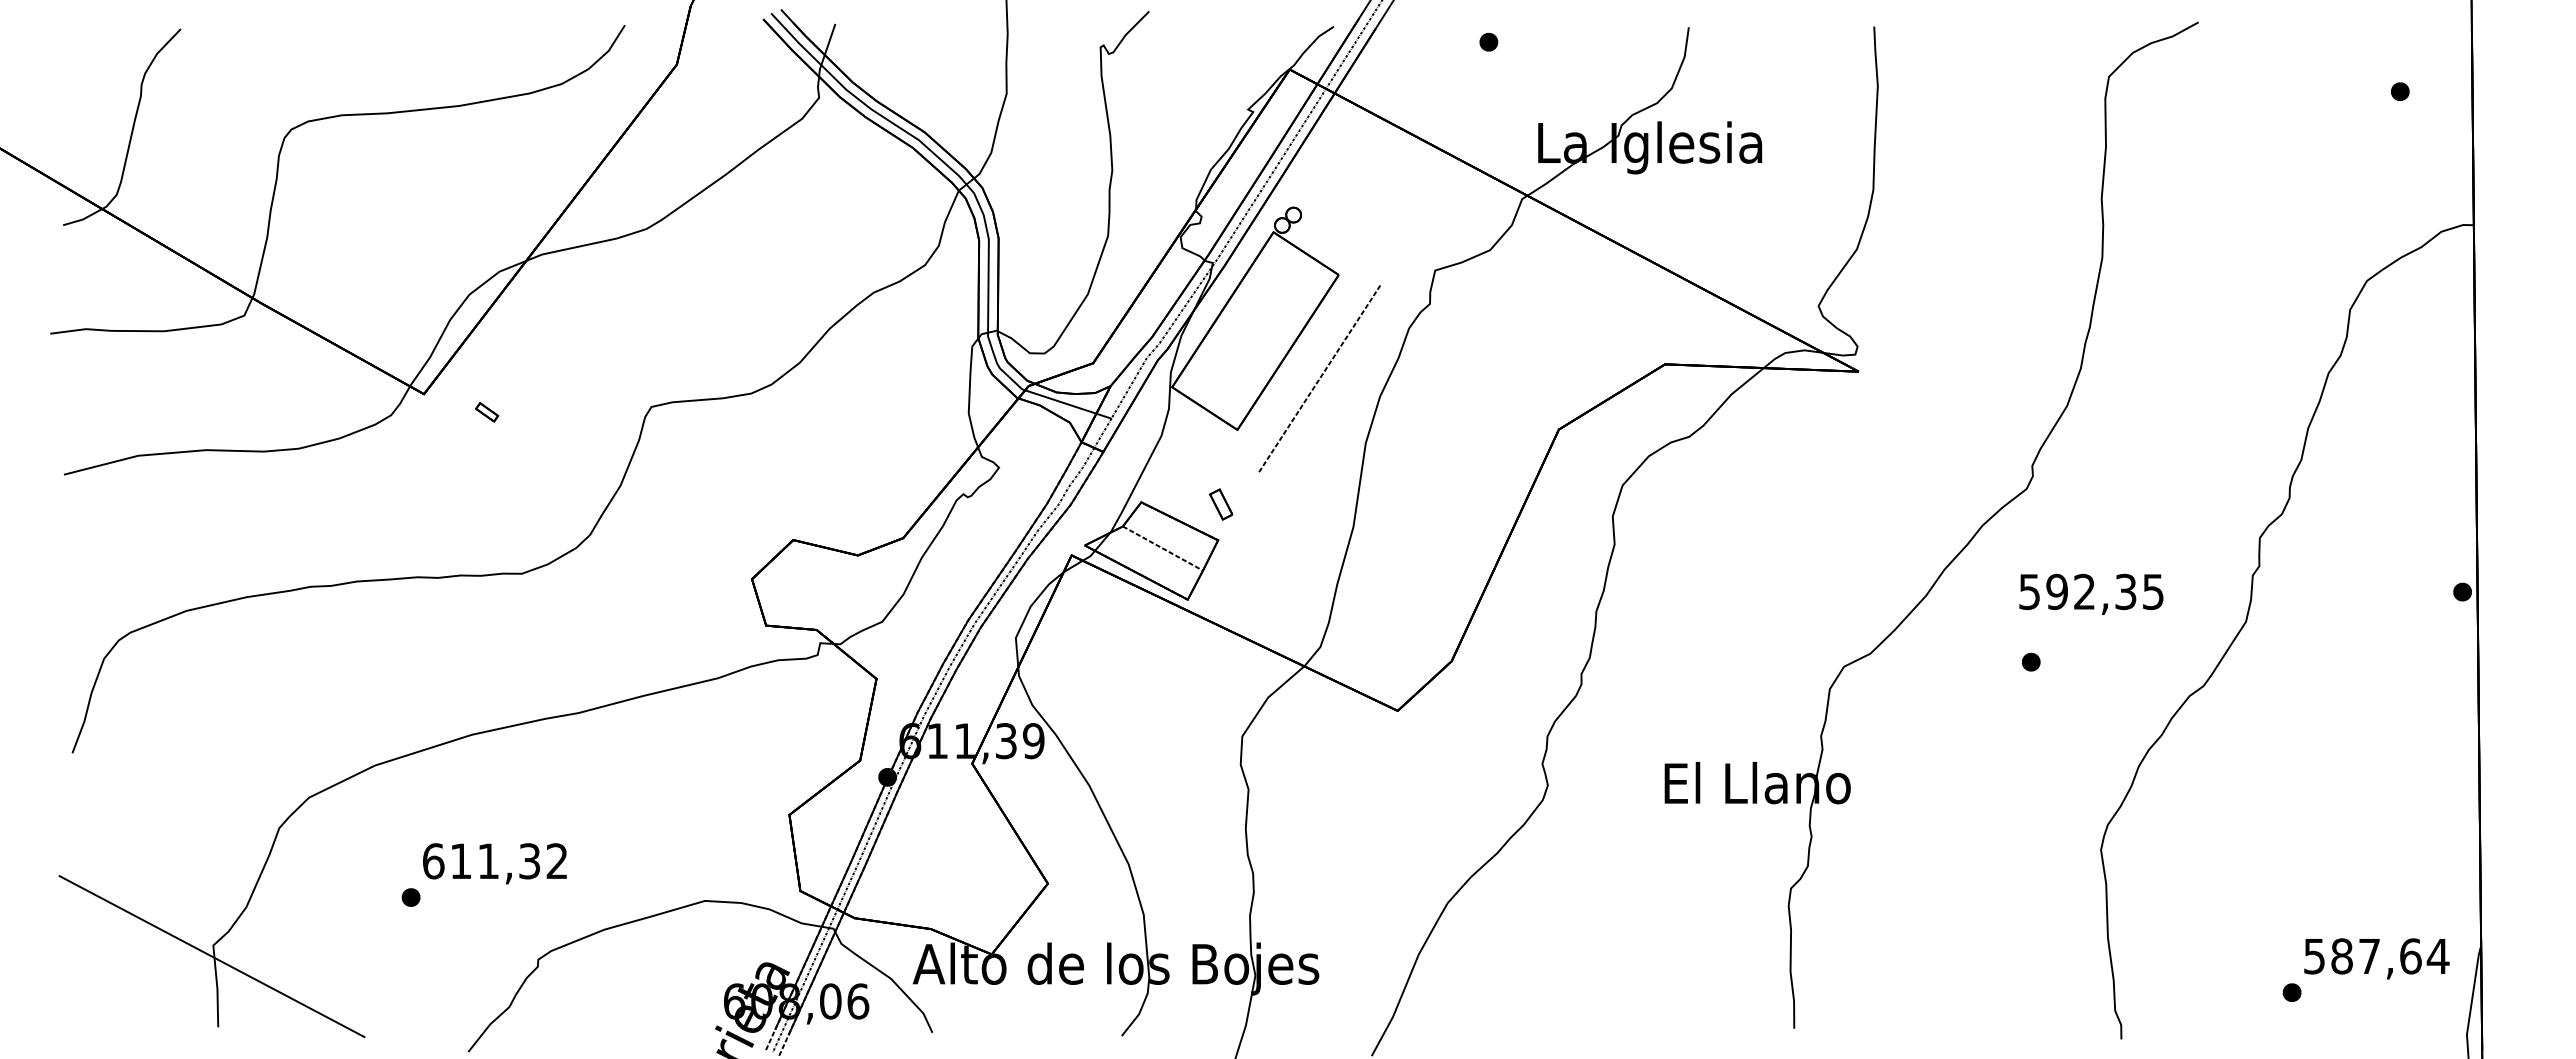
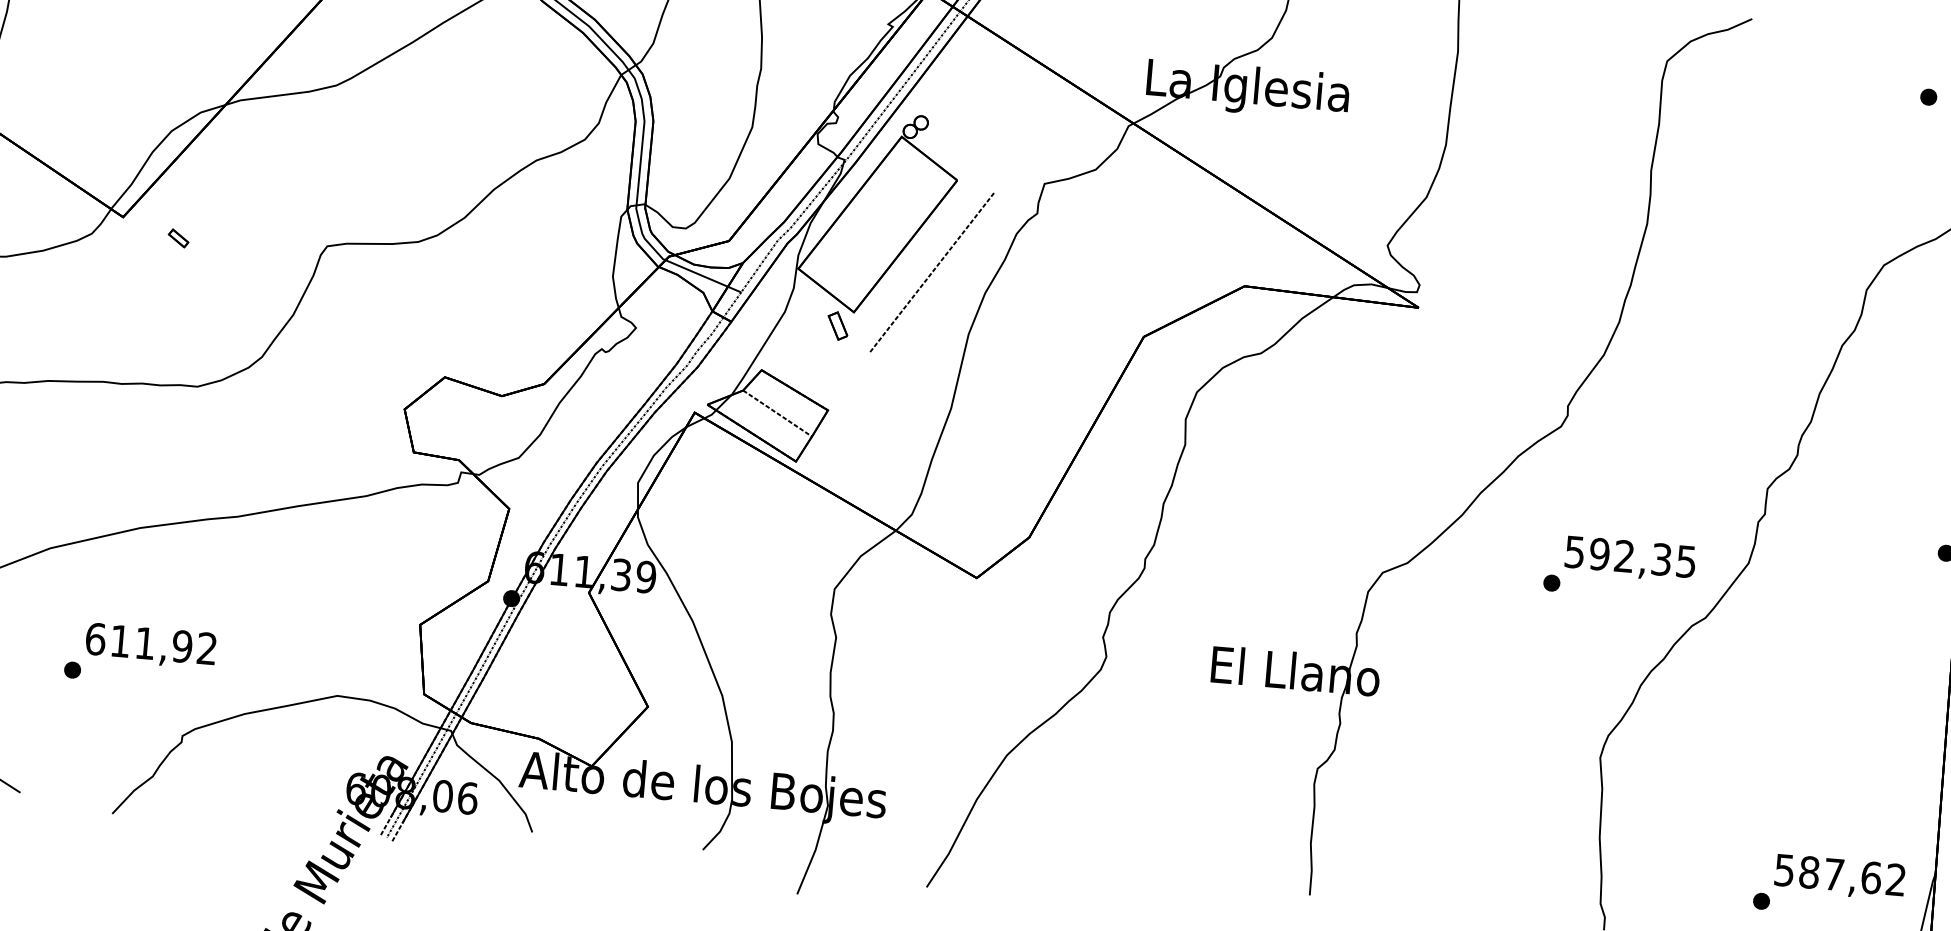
part: (1221, 504) -> (838, 326), moved
text: (2091, 593) -> (1630, 558), moved
text: (529, 861) -> (182, 646), 611,32 -> 611,92
text: (2437, 955) -> (1895, 879), 587,64 -> 587,62

